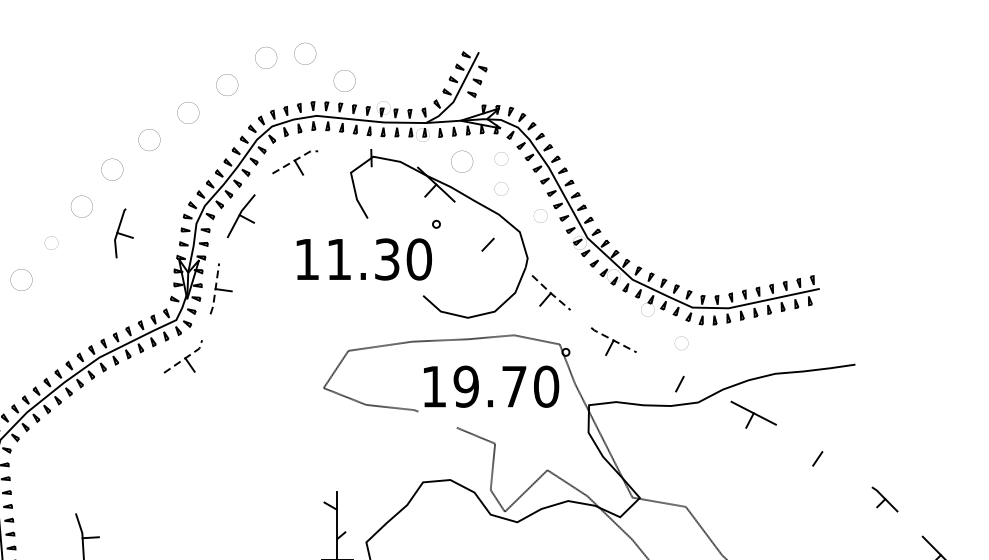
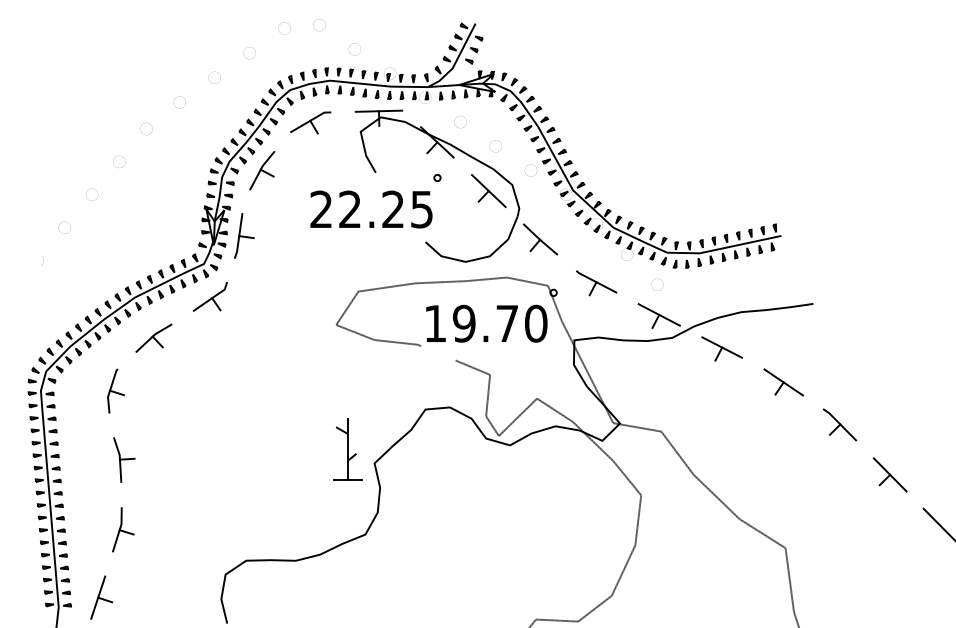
part: (305, 54) -> (319, 25), size x0.62
part: (266, 57) -> (284, 28), size x0.62
part: (344, 81) -> (354, 49), size x0.62
part: (226, 85) -> (249, 53), size x0.62
part: (187, 112) -> (214, 77), size x0.62
part: (148, 140) -> (179, 102), size x0.62
line: (370, 149) -> (378, 110), added
part: (501, 159) -> (495, 119), removed
line: (296, 160) -> (311, 120), dashed -> solid
part: (462, 162) -> (460, 122), size x0.62
part: (112, 169) -> (146, 128), size x0.62
part: (82, 205) -> (119, 161), size x0.62
part: (123, 232) -> (115, 390), moved
line: (493, 239) -> (488, 191), added
text: (362, 259) -> (371, 209), 11.30 -> 22.25
part: (20, 279) -> (64, 227), size x0.62
line: (215, 289) -> (239, 236), dashed -> solid
line: (550, 292) -> (539, 239), dashed -> solid
line: (612, 339) -> (595, 281), dashed -> solid
line: (185, 357) -> (212, 297), dashed -> solid
line: (682, 376) -> (658, 314), added
part: (120, 402) -> (153, 337), added
line: (822, 452) -> (783, 382), added
part: (884, 499) -> (839, 424), size x1.43

